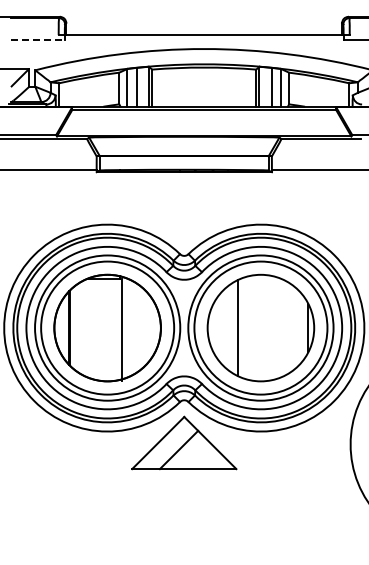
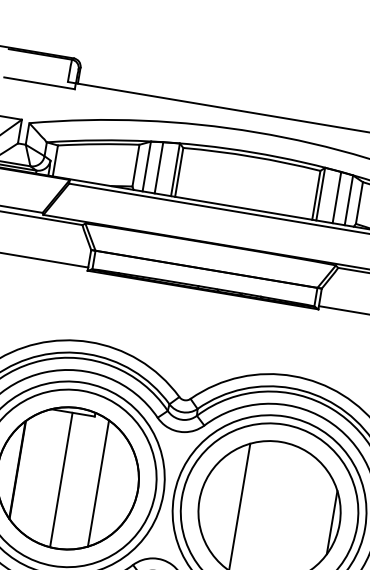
line: (37, 39) -> (39, 83), dashed -> solid
line: (130, 327) -> (98, 482), added
line: (122, 330) -> (61, 480), moved

